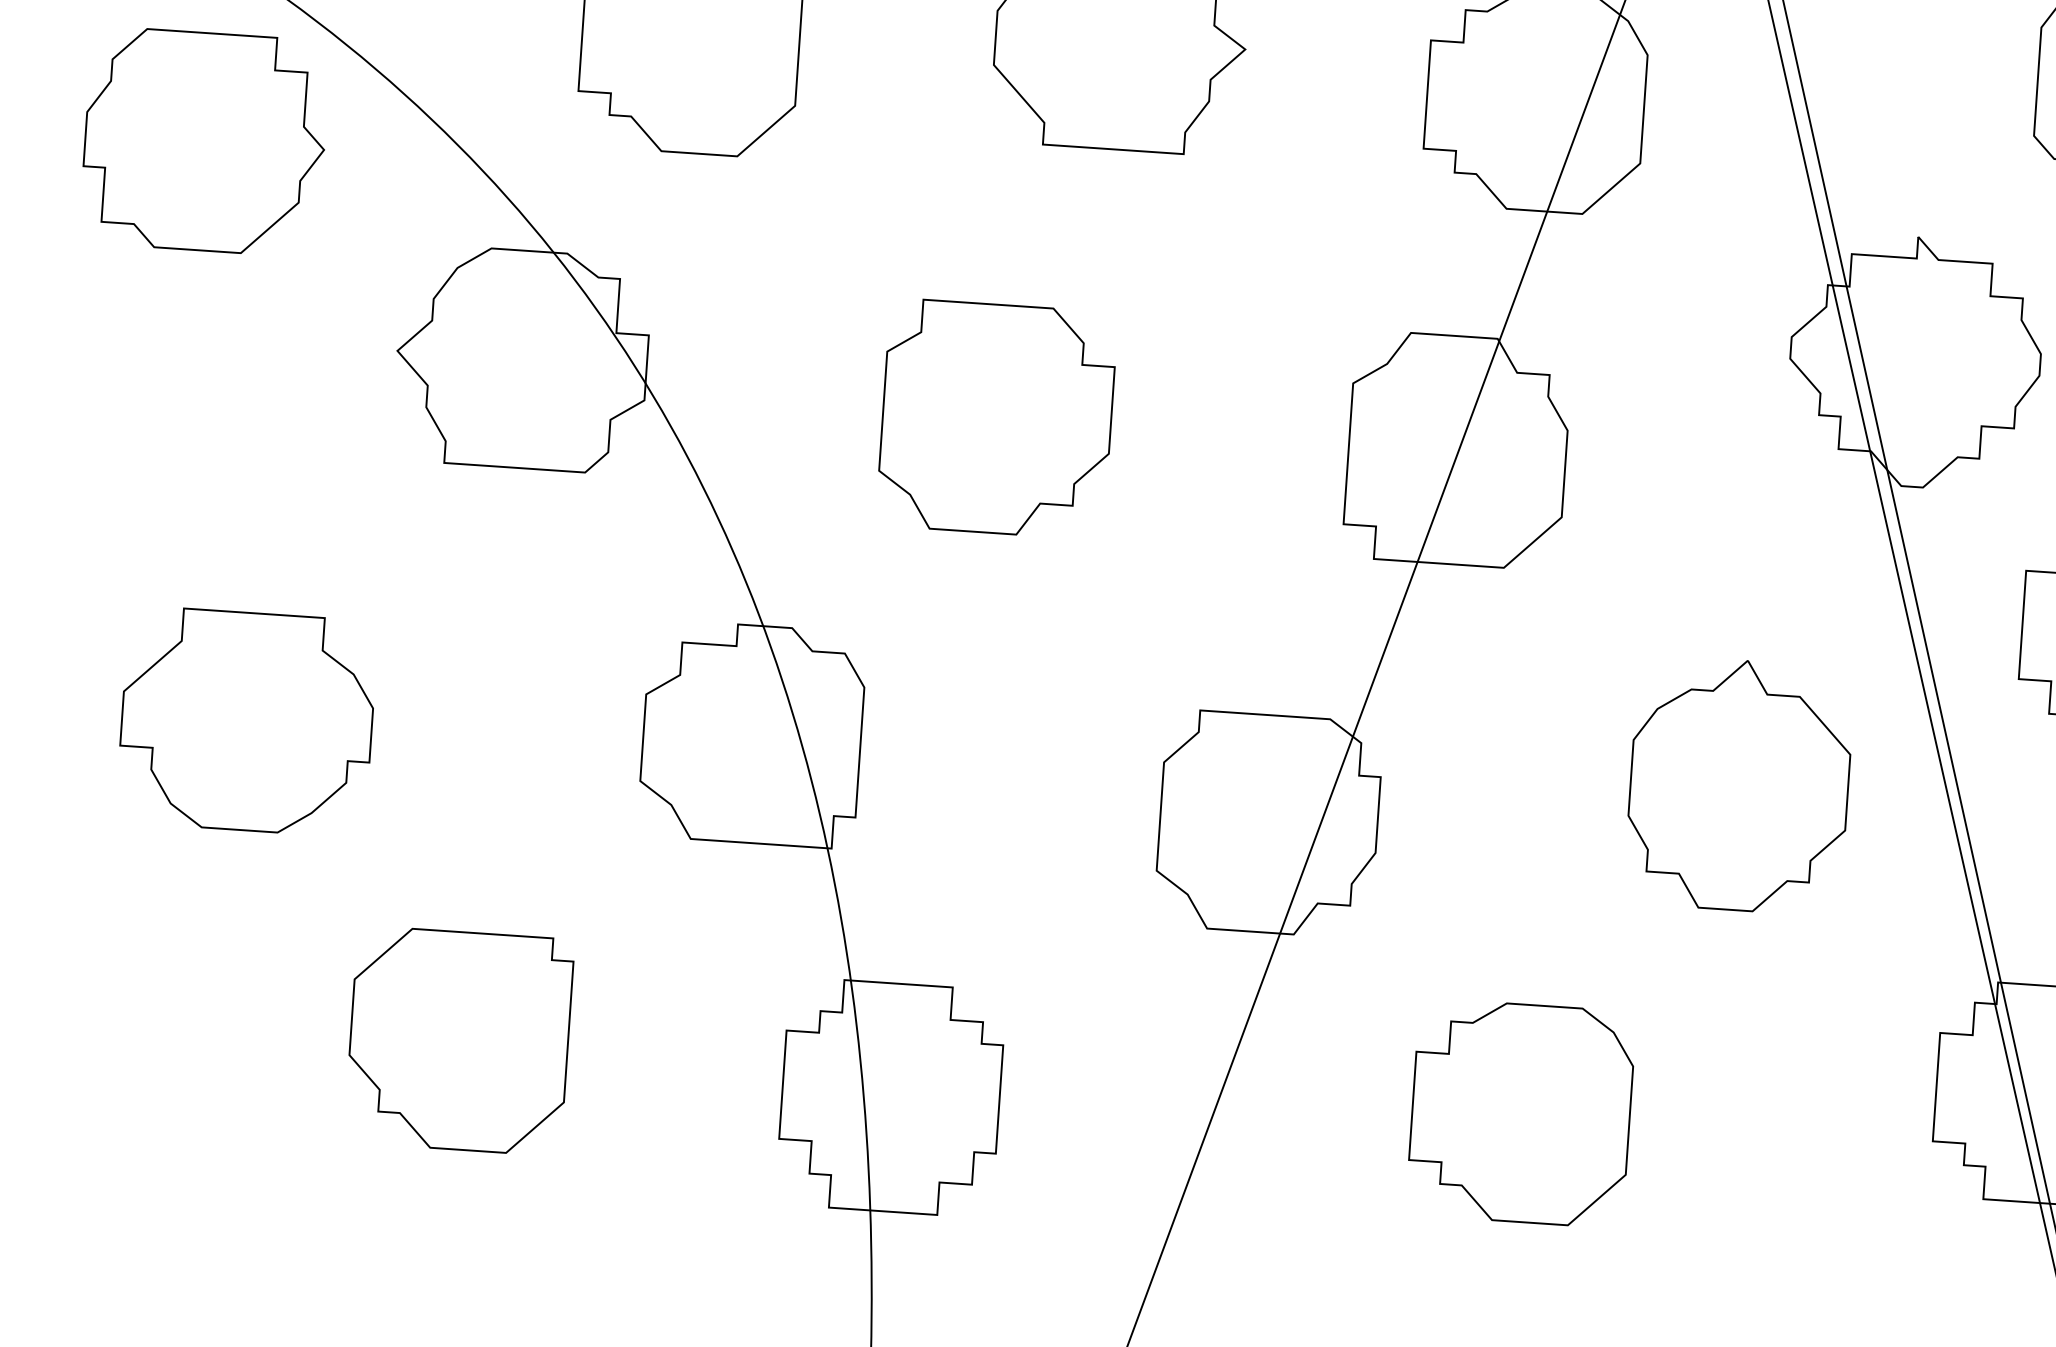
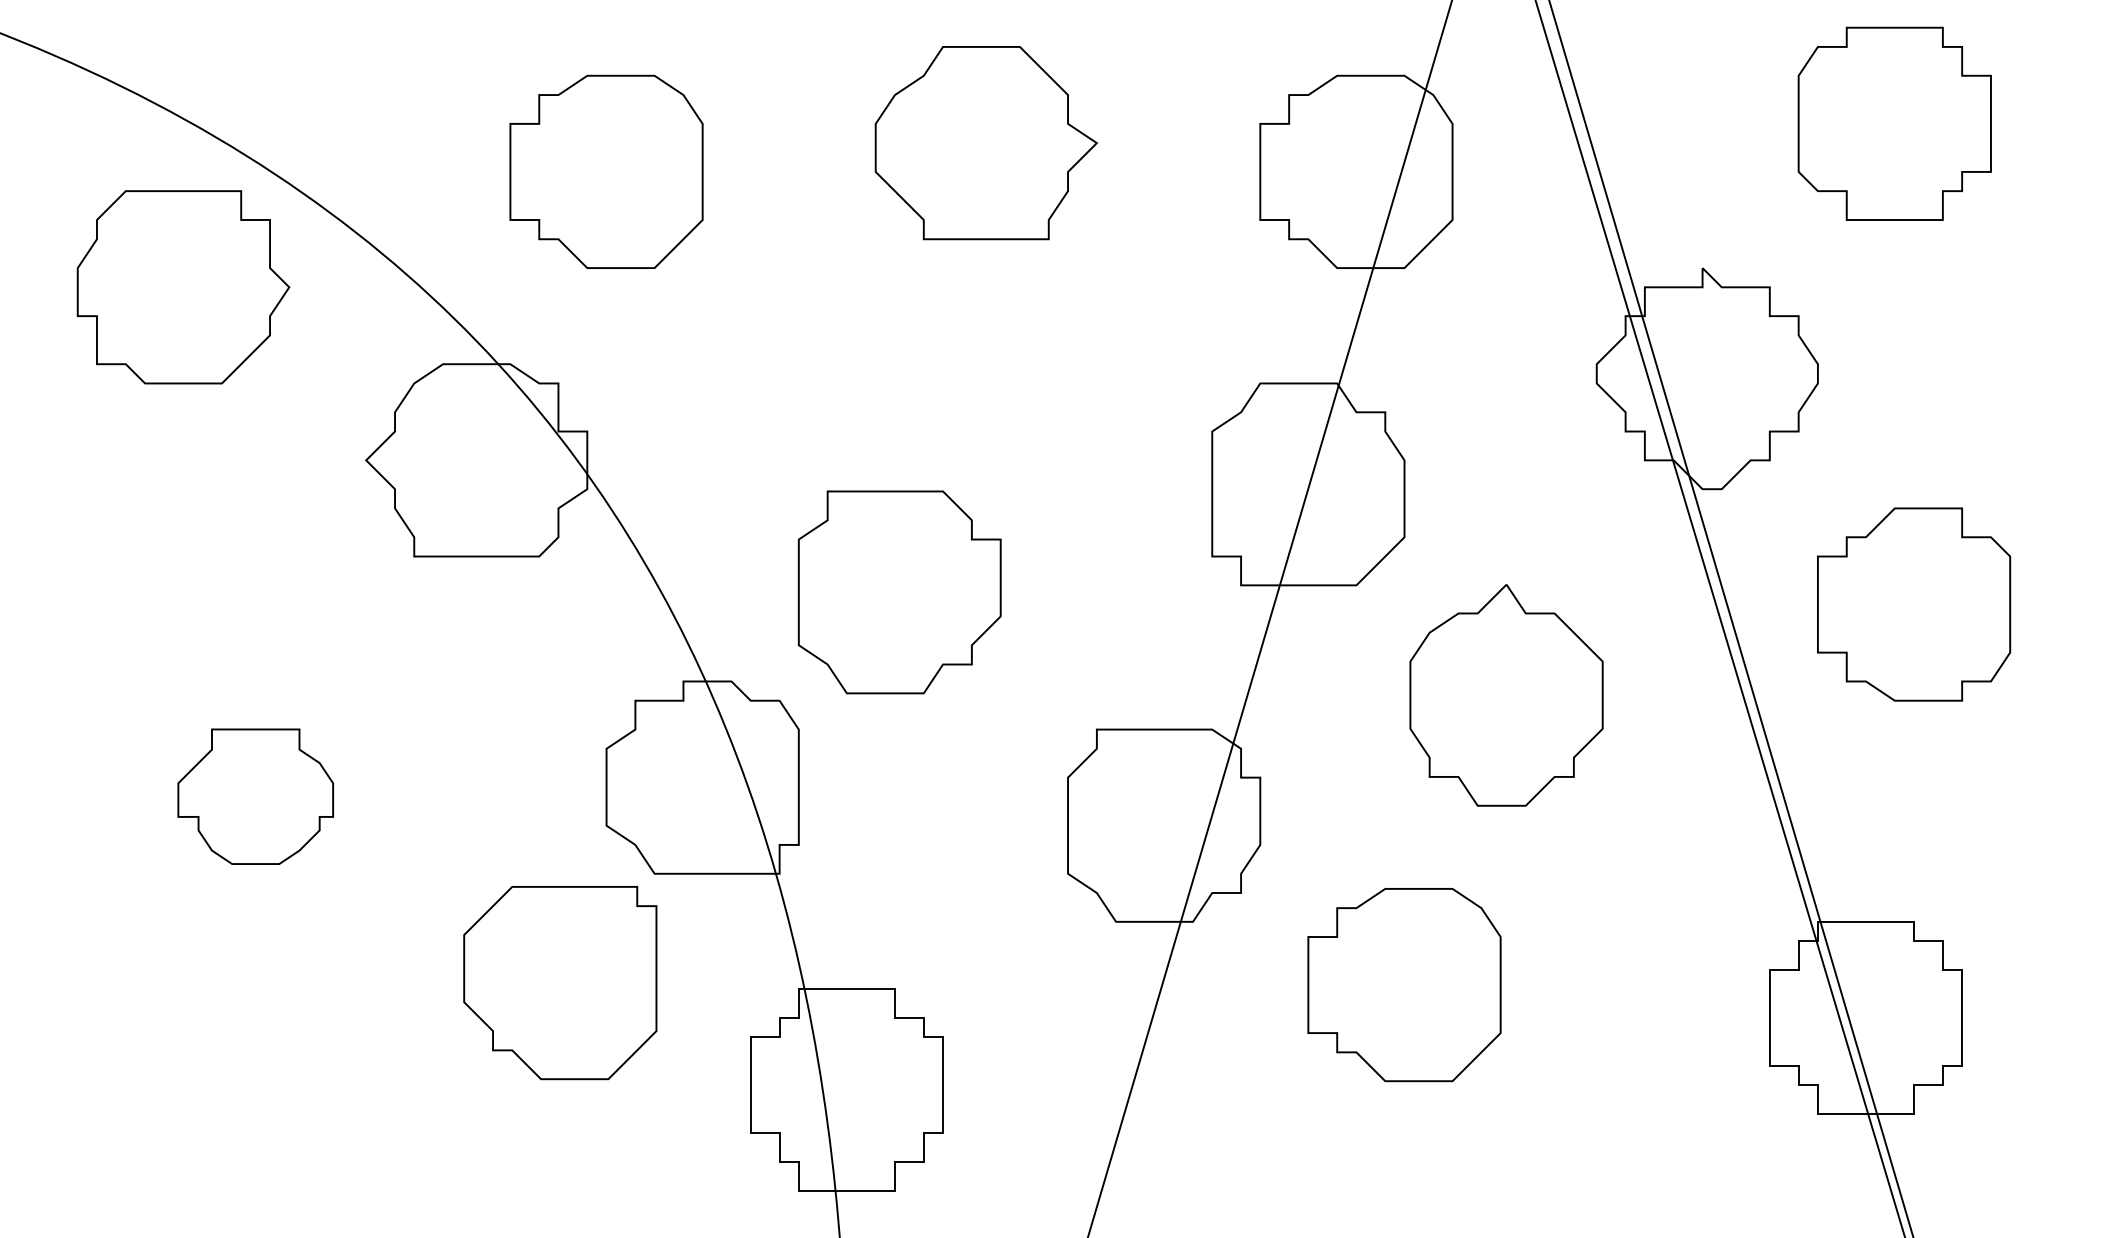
part: (996, 419) -> (899, 592), moved
part: (246, 721) -> (255, 796), size x0.7
part: (1739, 785) -> (1506, 695), moved
part: (459, 1041) -> (560, 983), moved
part: (1521, 1113) -> (1404, 985), moved

